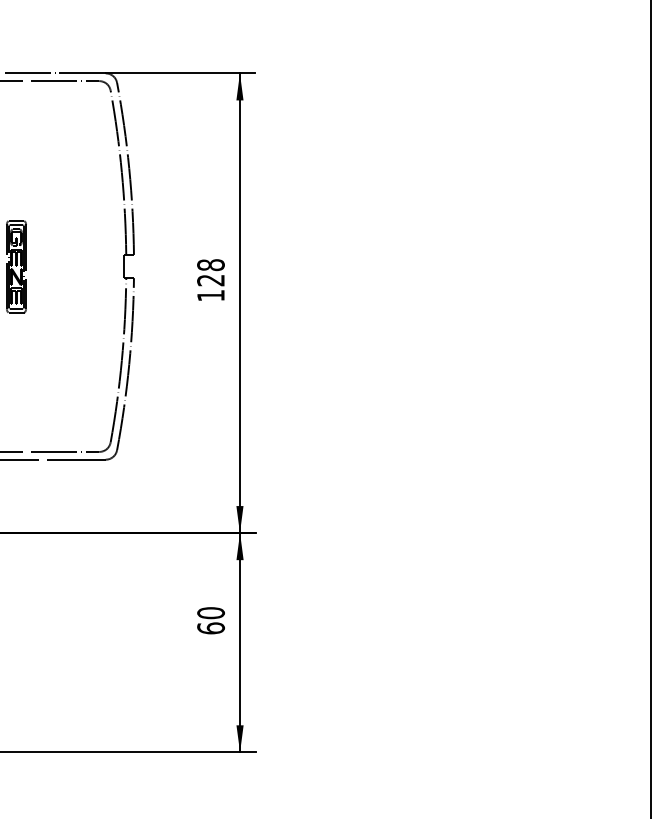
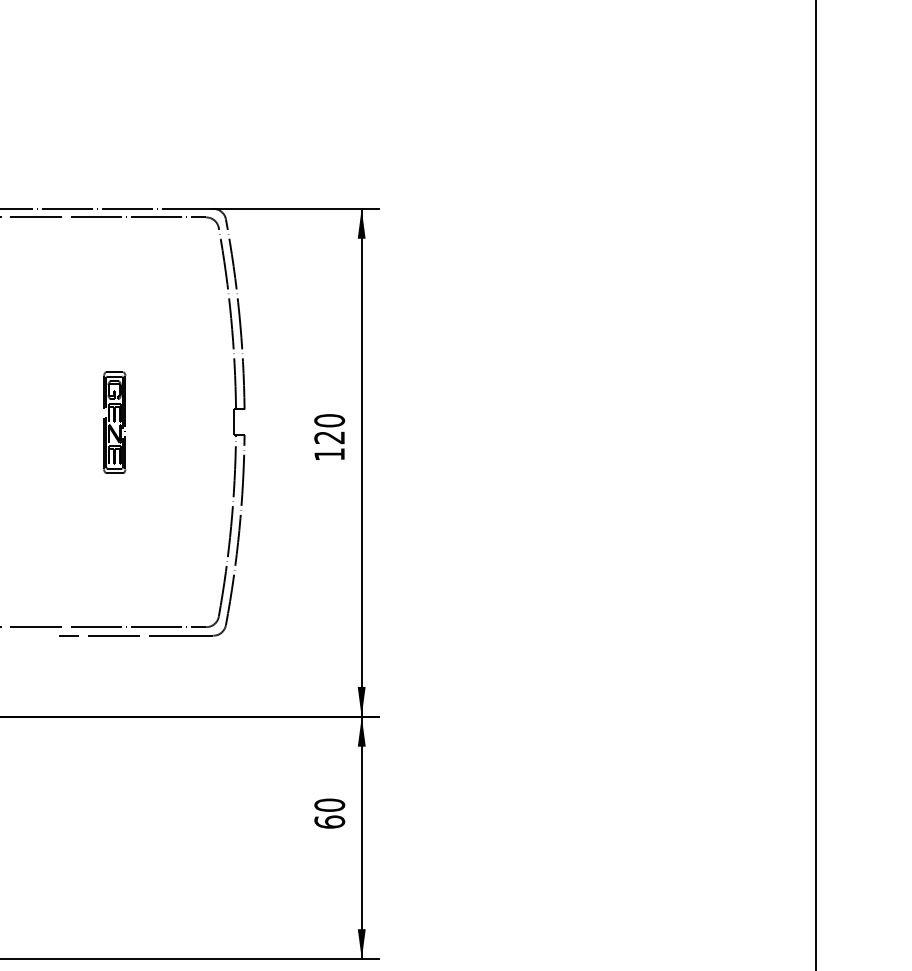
text: (210, 264) -> (329, 420), 128 -> 120

